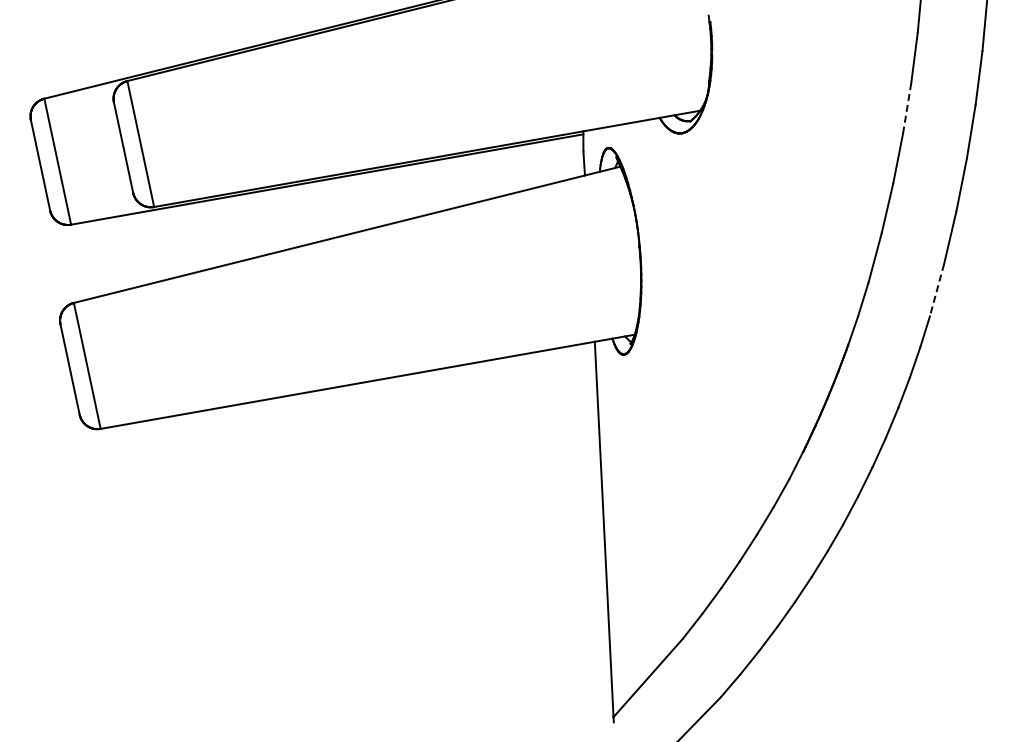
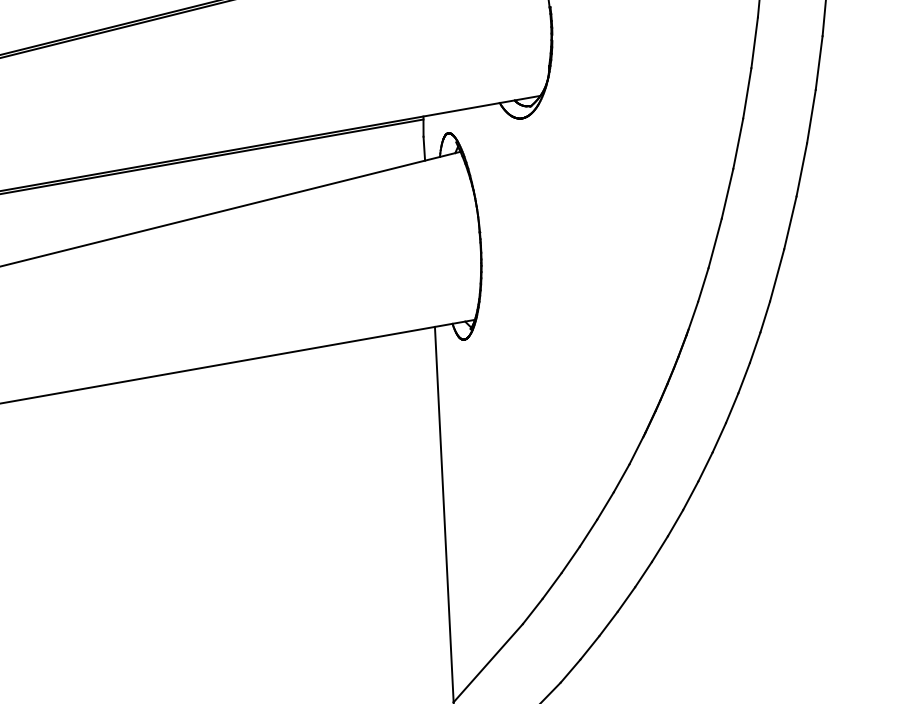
line: (907, 108) -> (747, 93), dashed -> solid
line: (936, 290) -> (776, 275), dashed -> solid

